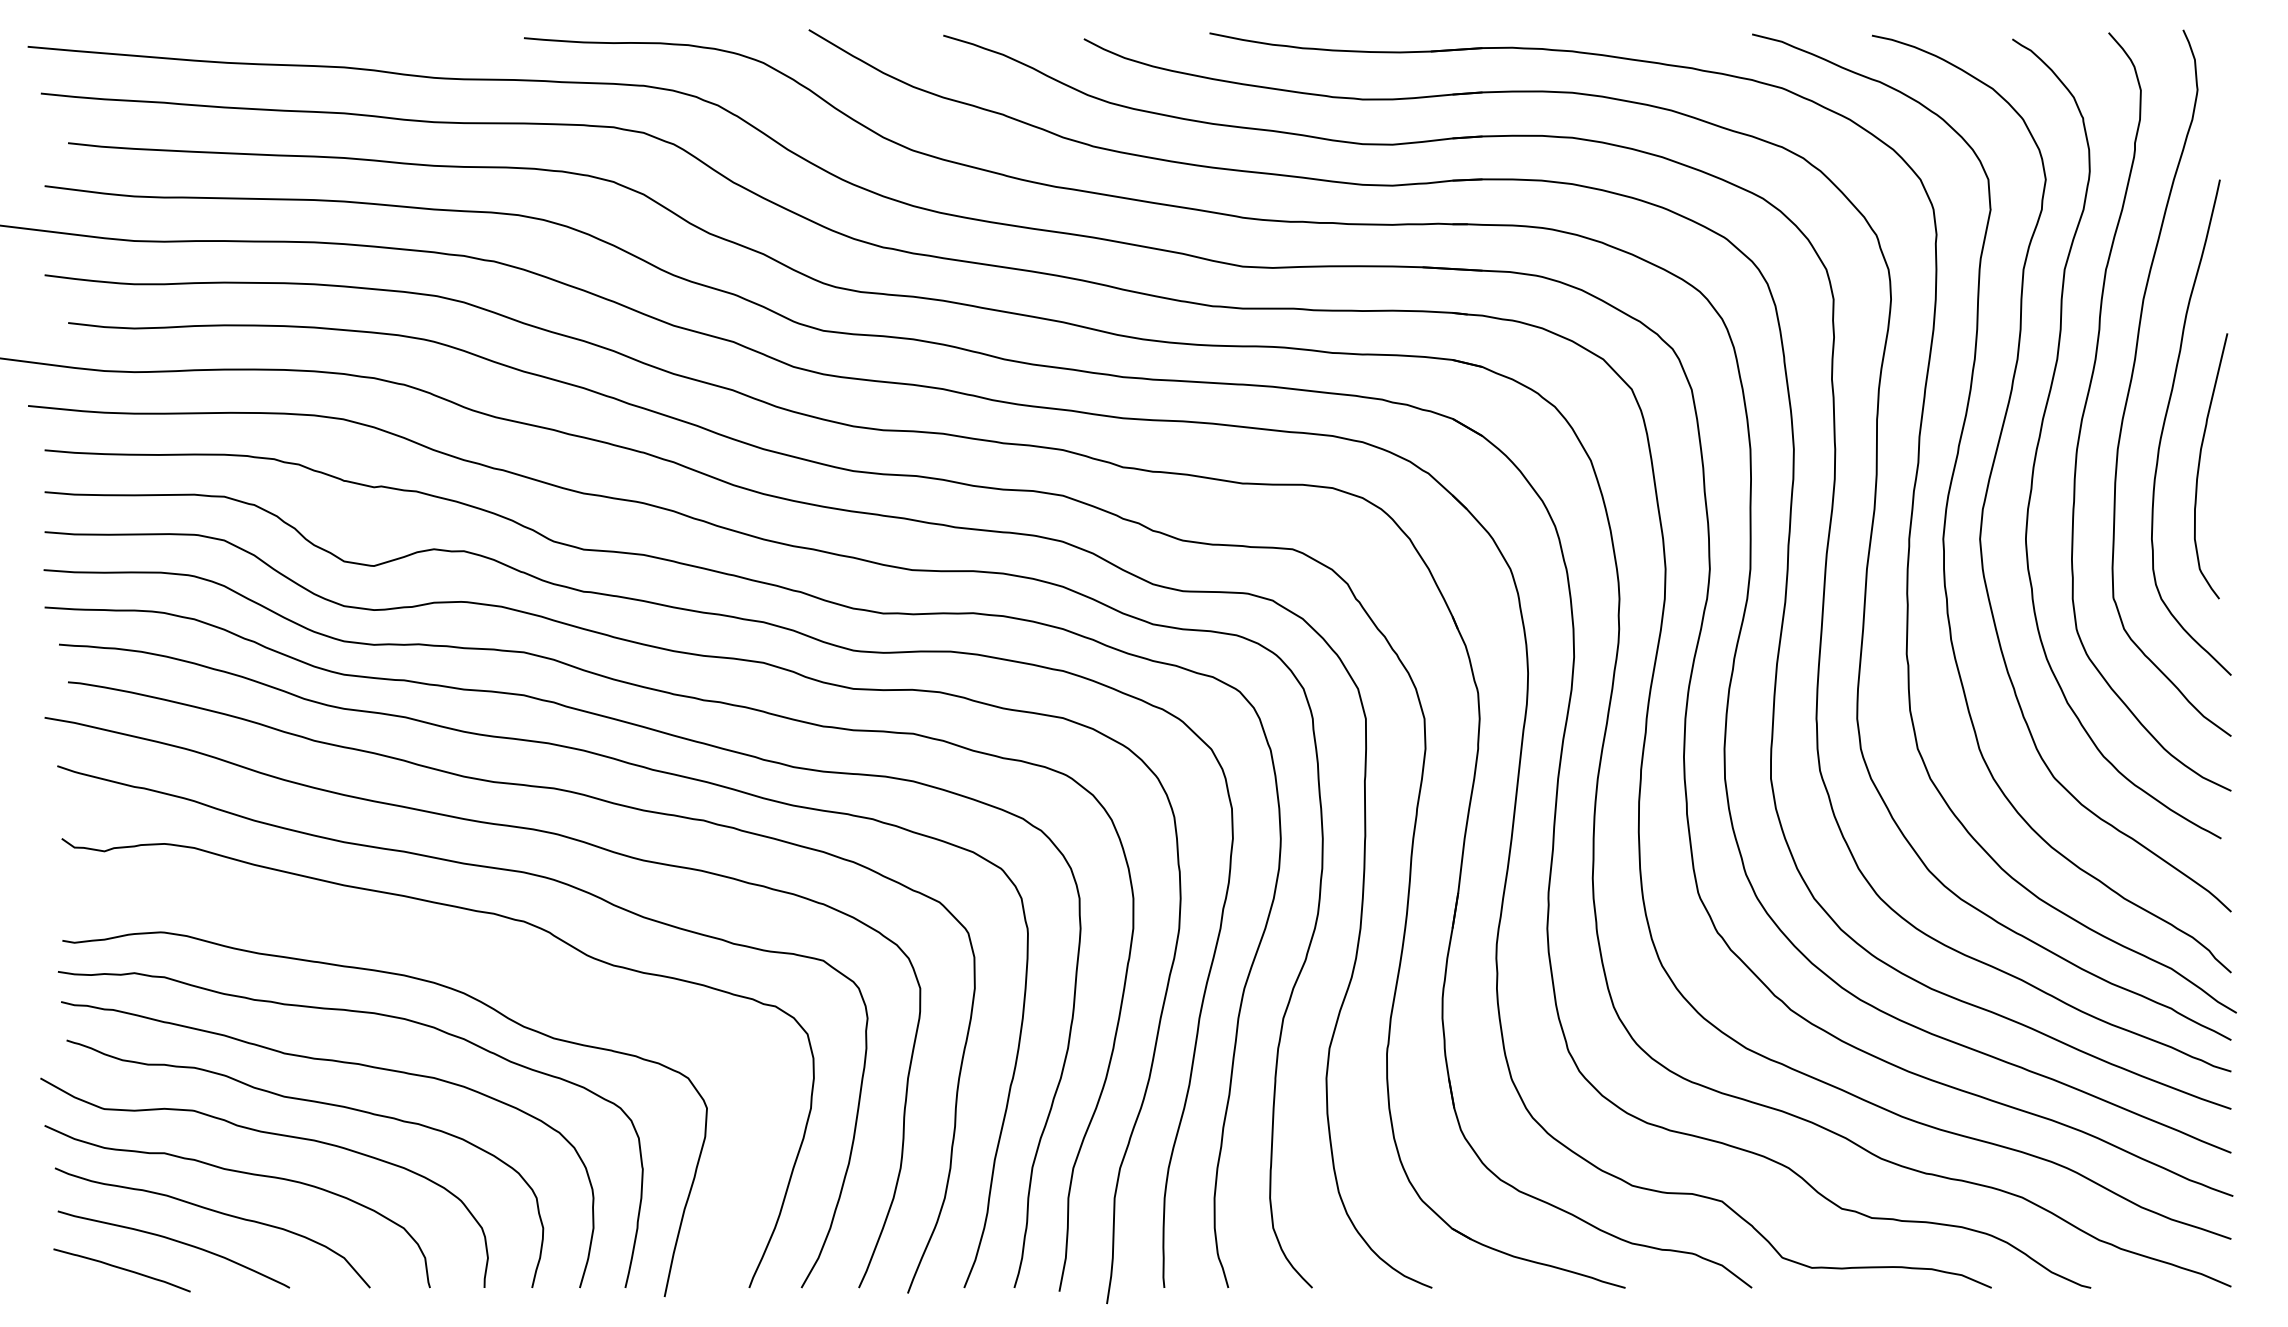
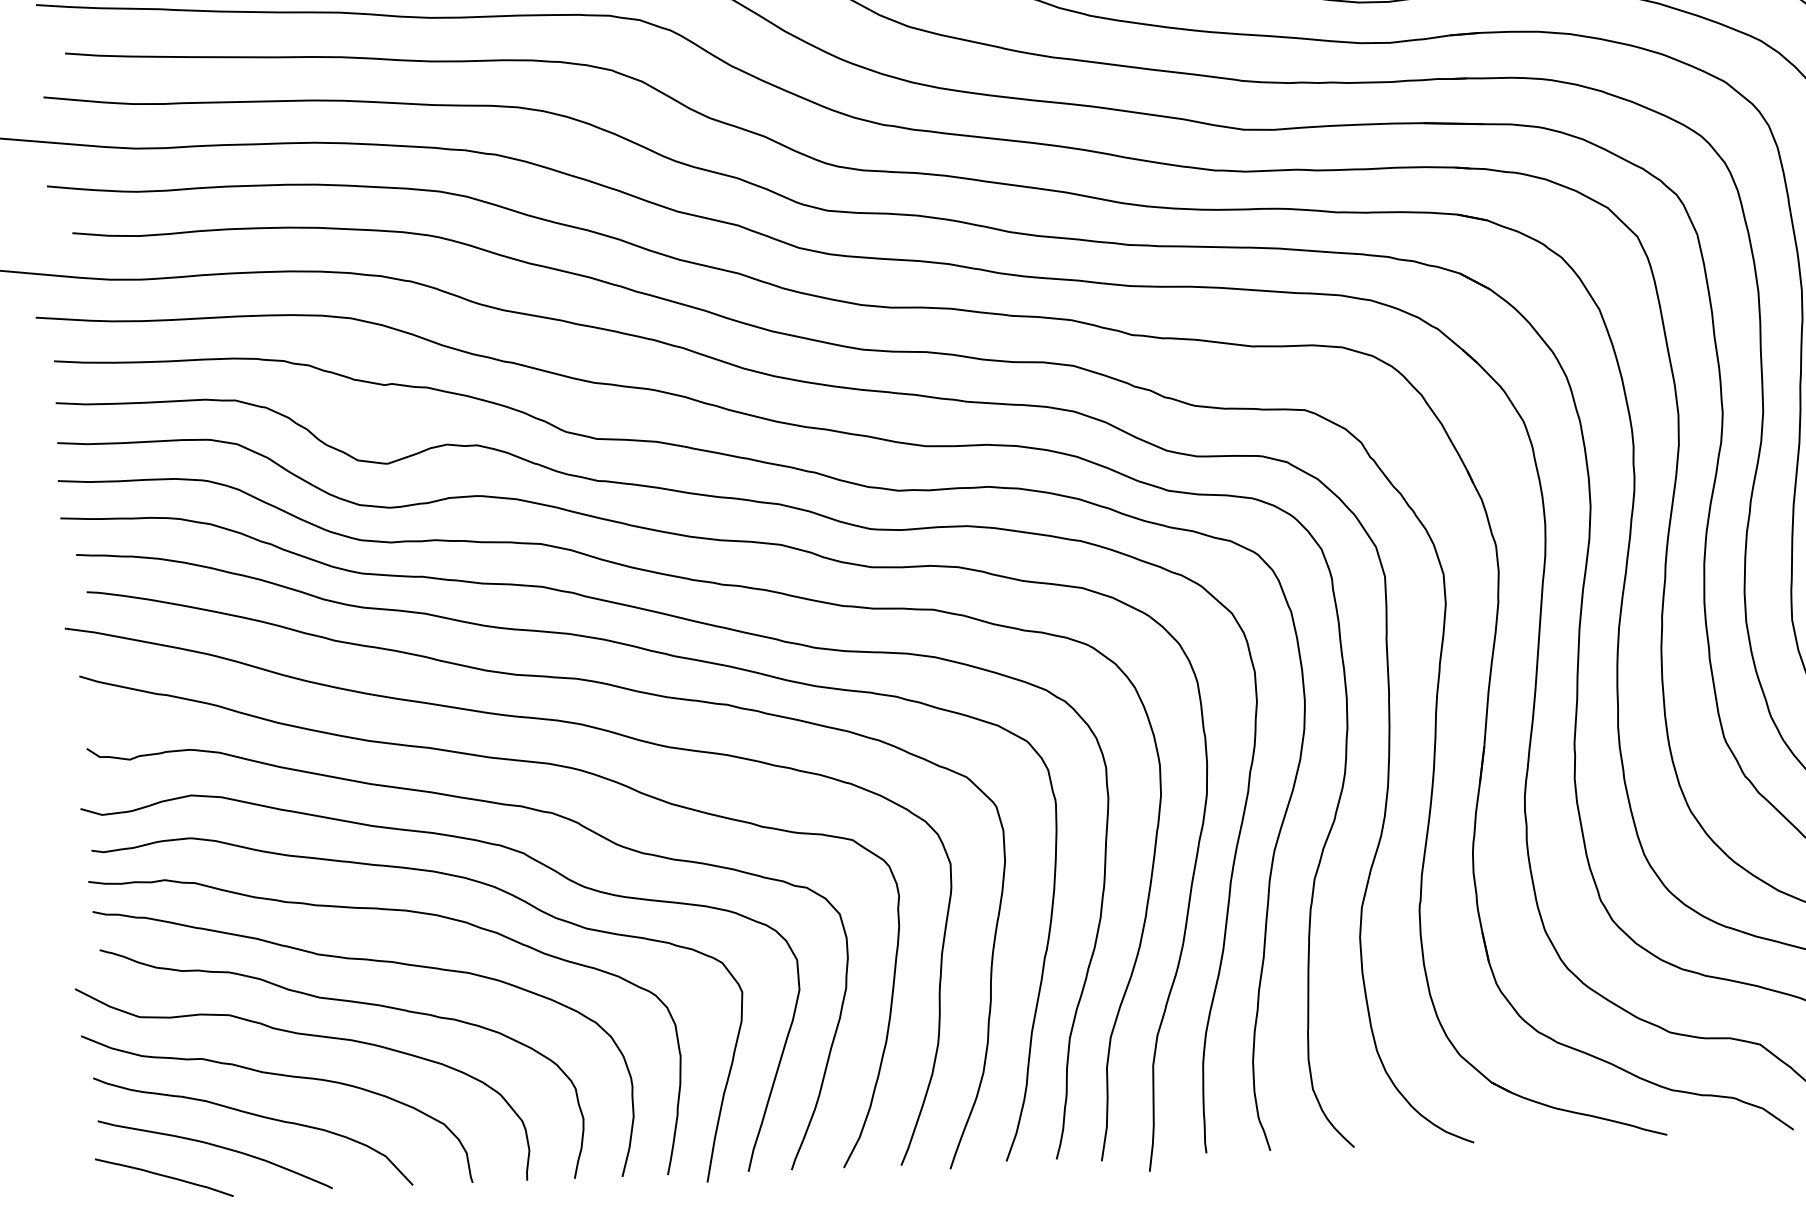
curve: (444, 946) -> (473, 841), added

